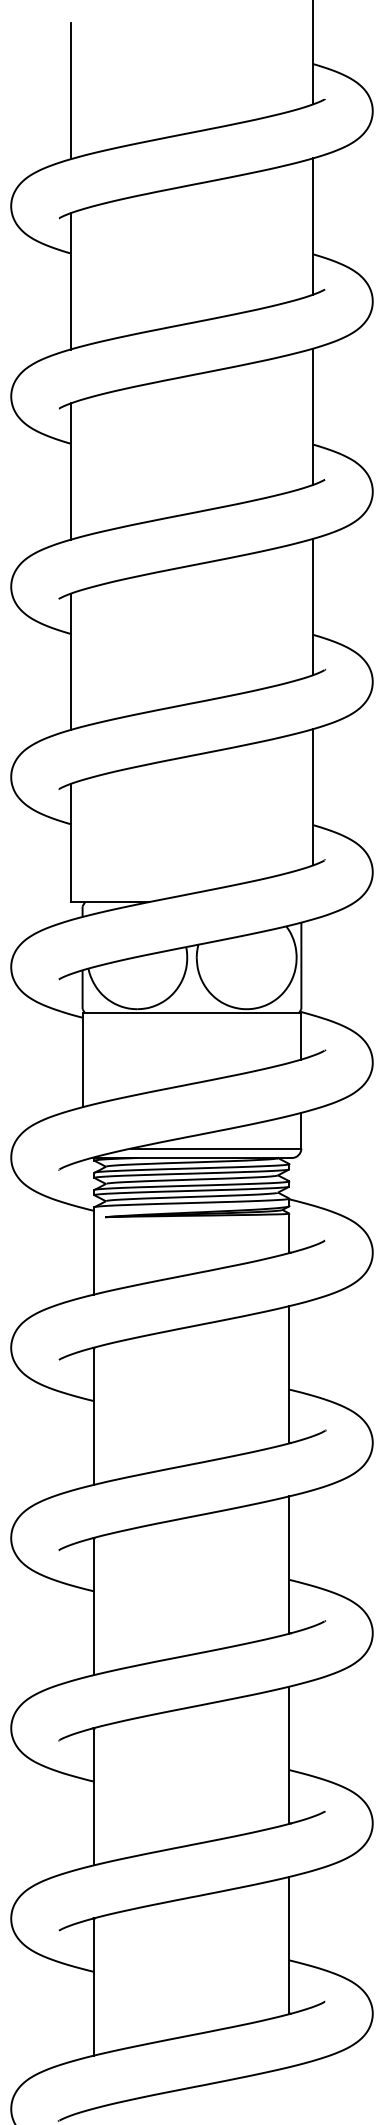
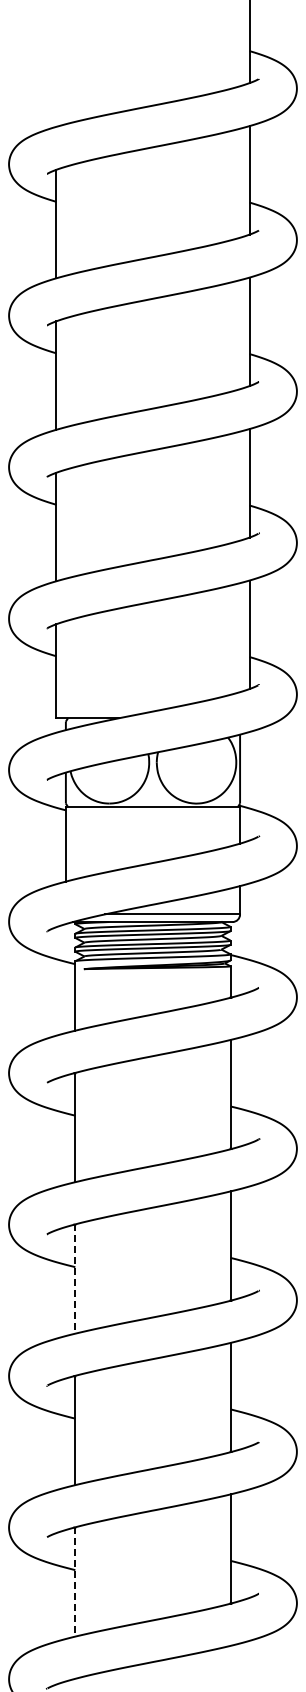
line: (70, 90) -> (56, 72), removed
line: (94, 1606) -> (75, 1279), solid -> dashed
line: (94, 1986) -> (75, 1581), solid -> dashed

